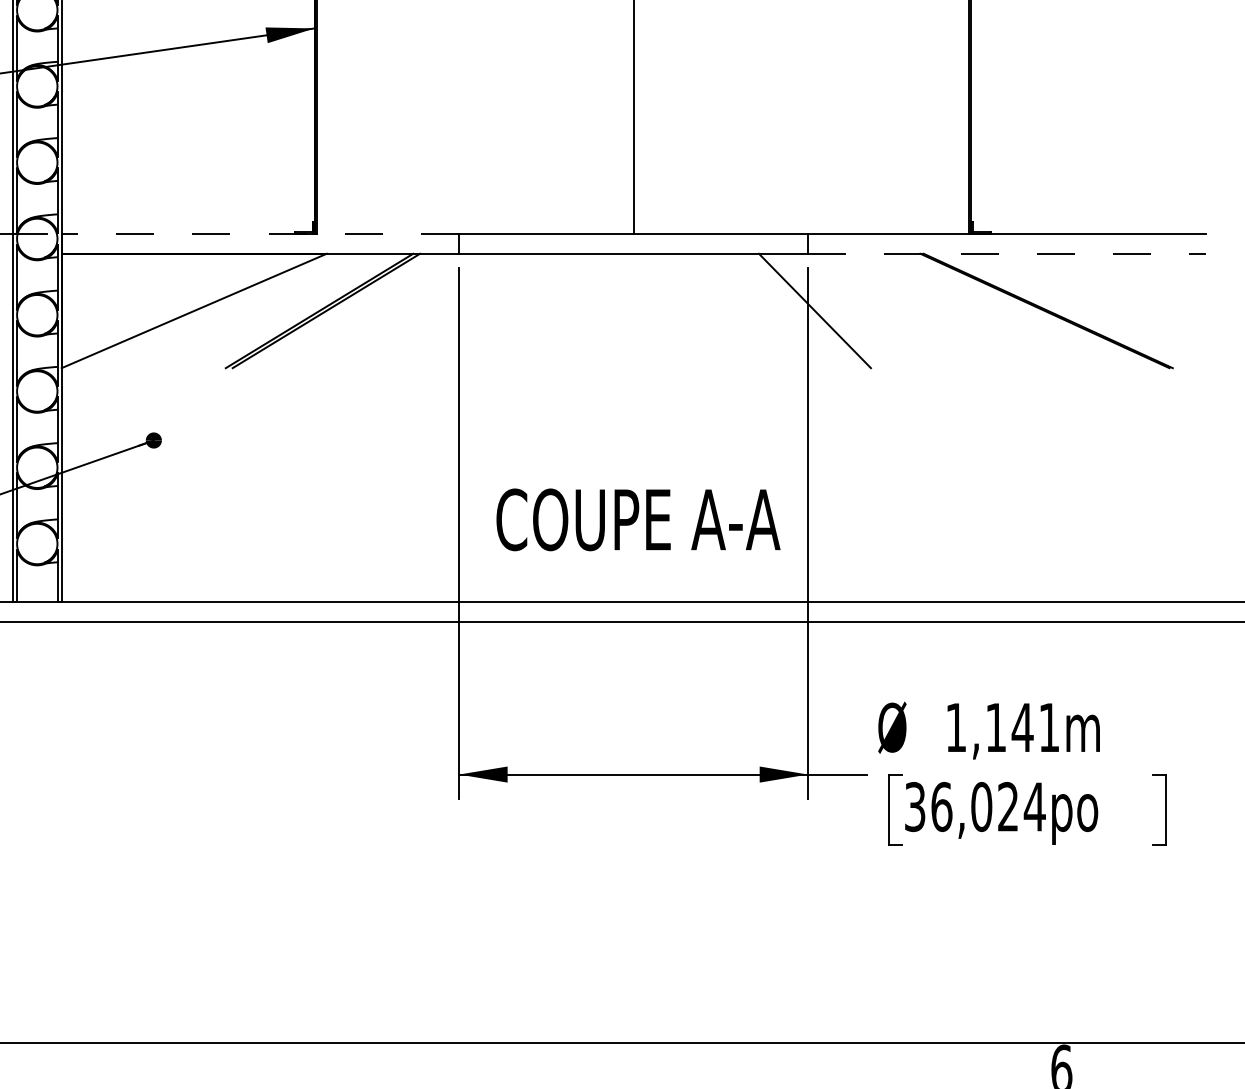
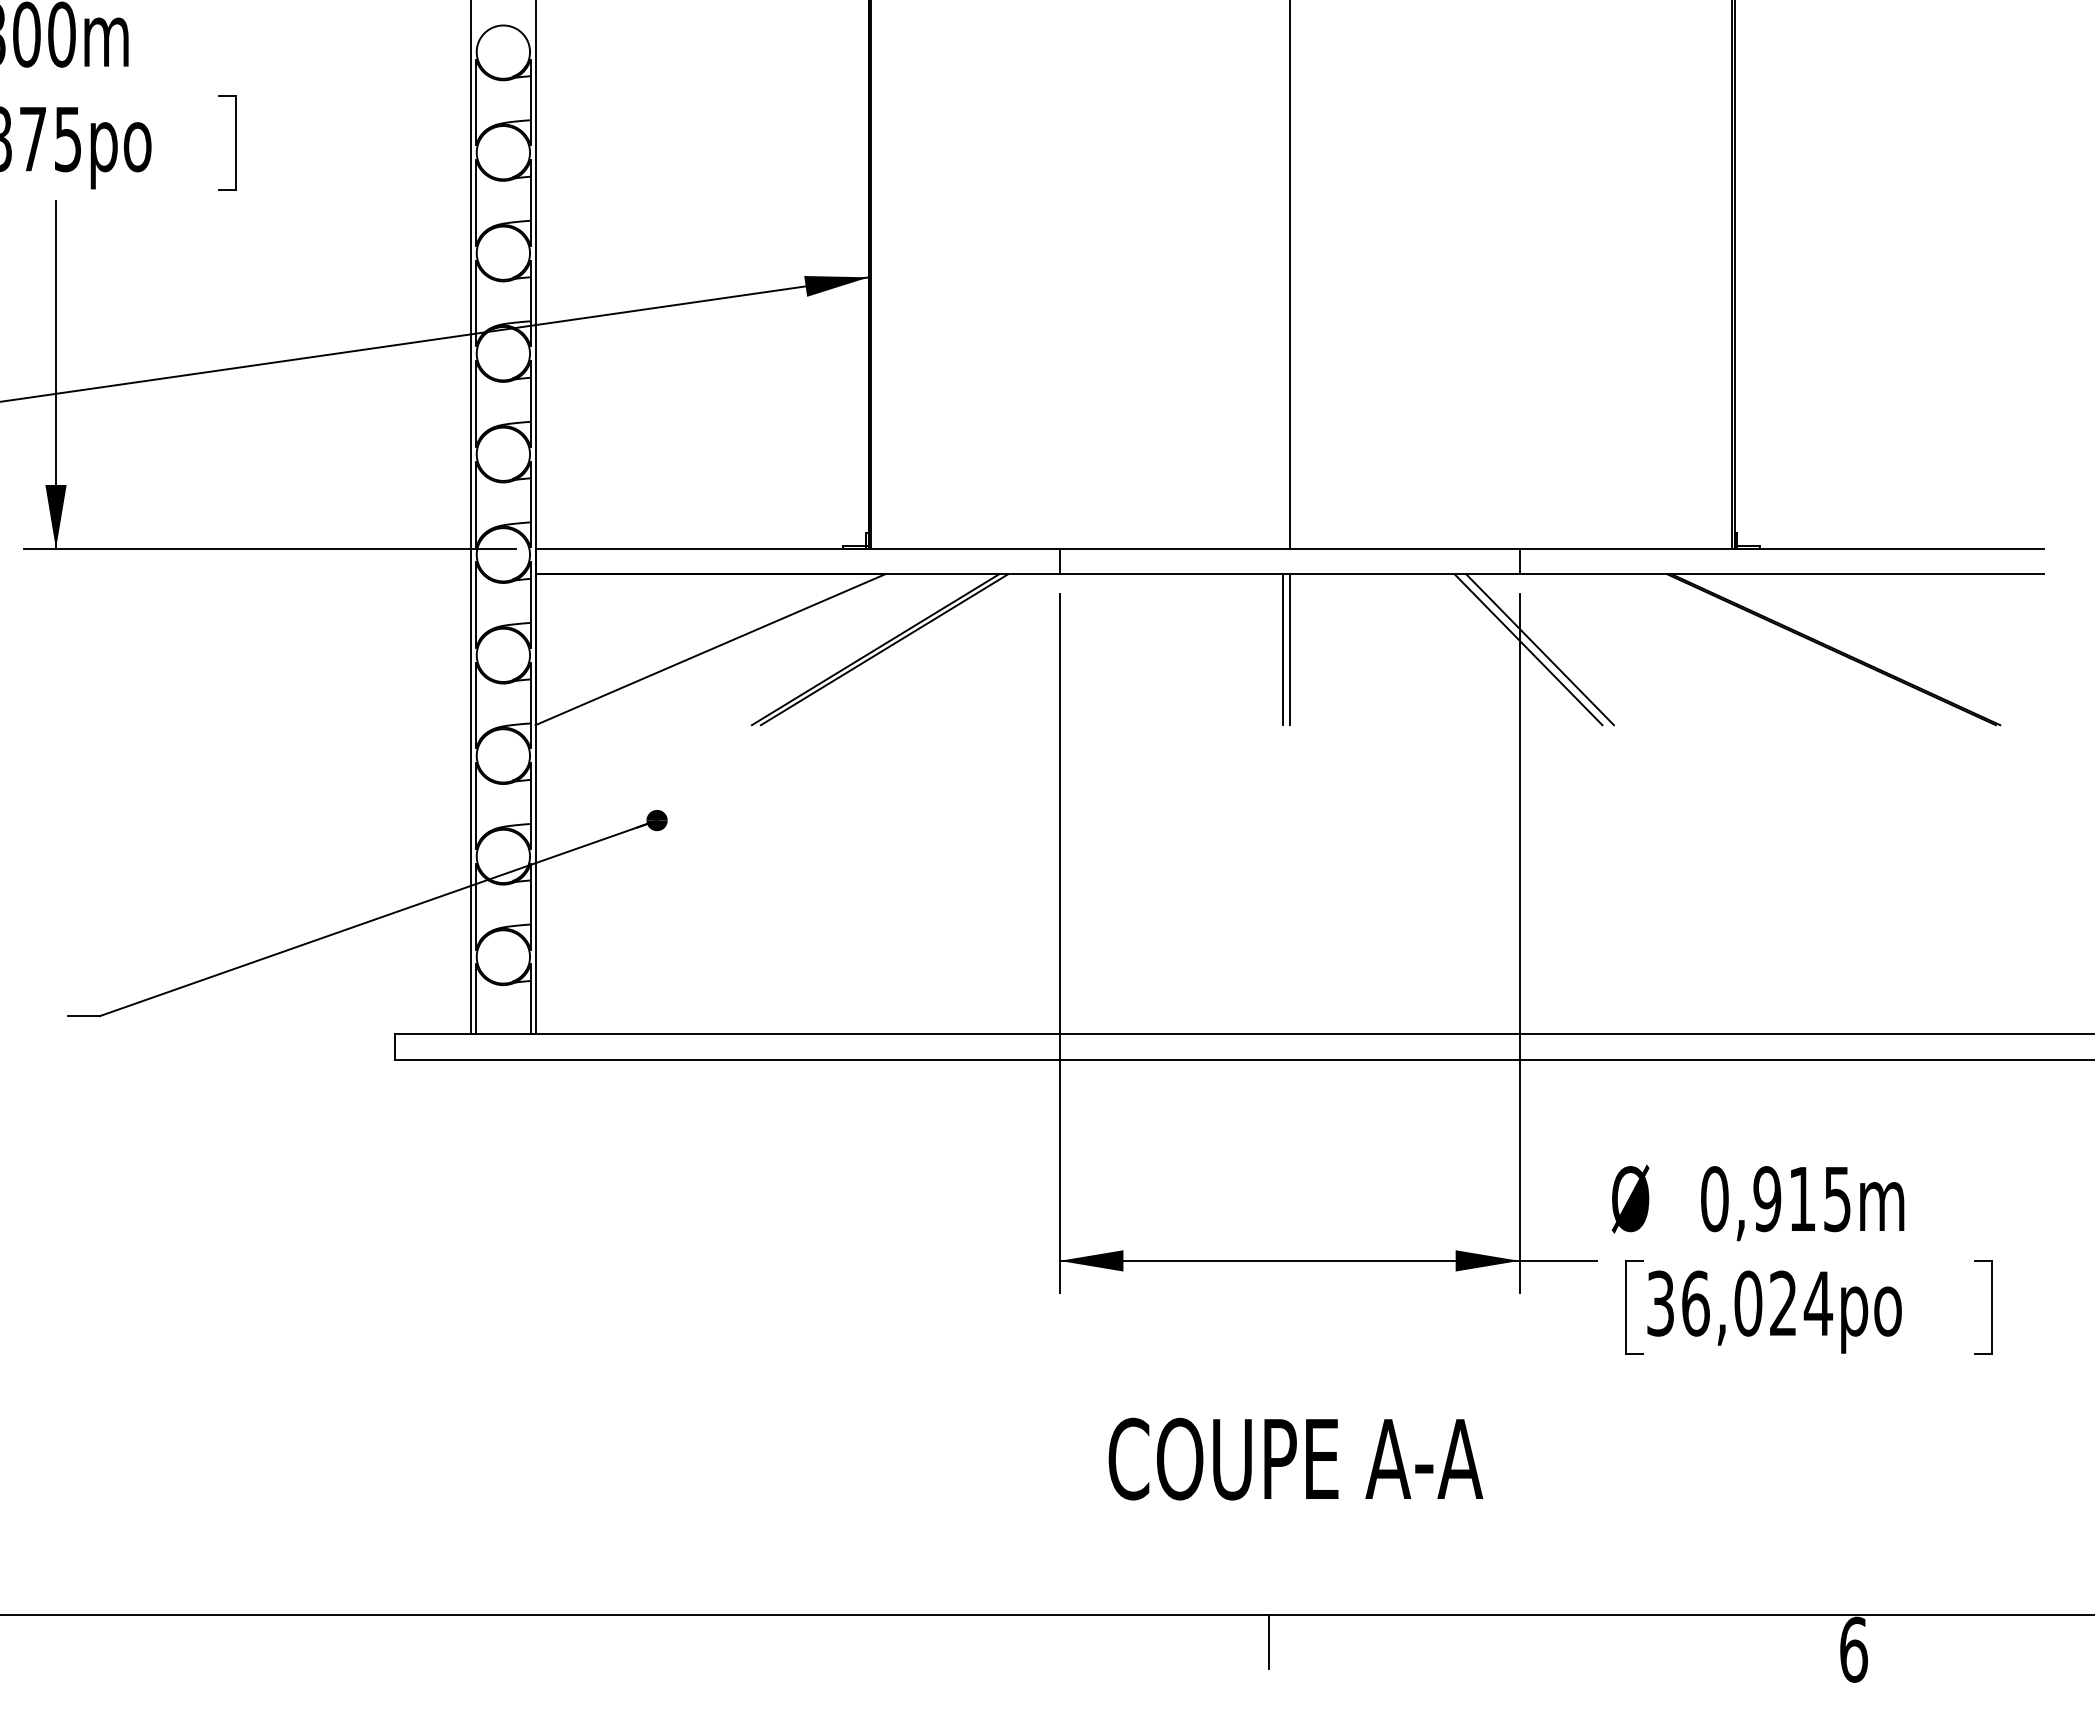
line: (260, 234) -> (797, 548), dashed -> solid
line: (1007, 253) -> (1782, 574), dashed -> solid
line: (629, 310) -> (1283, 649), added
line: (633, 310) -> (1289, 649), added
line: (823, 310) -> (1539, 649), added
text: (638, 519) -> (1295, 1458), moved
text: (1002, 727) -> (1775, 1199), 1,141m -> 0,915m
line: (617, 1064) -> (1268, 1642), added

